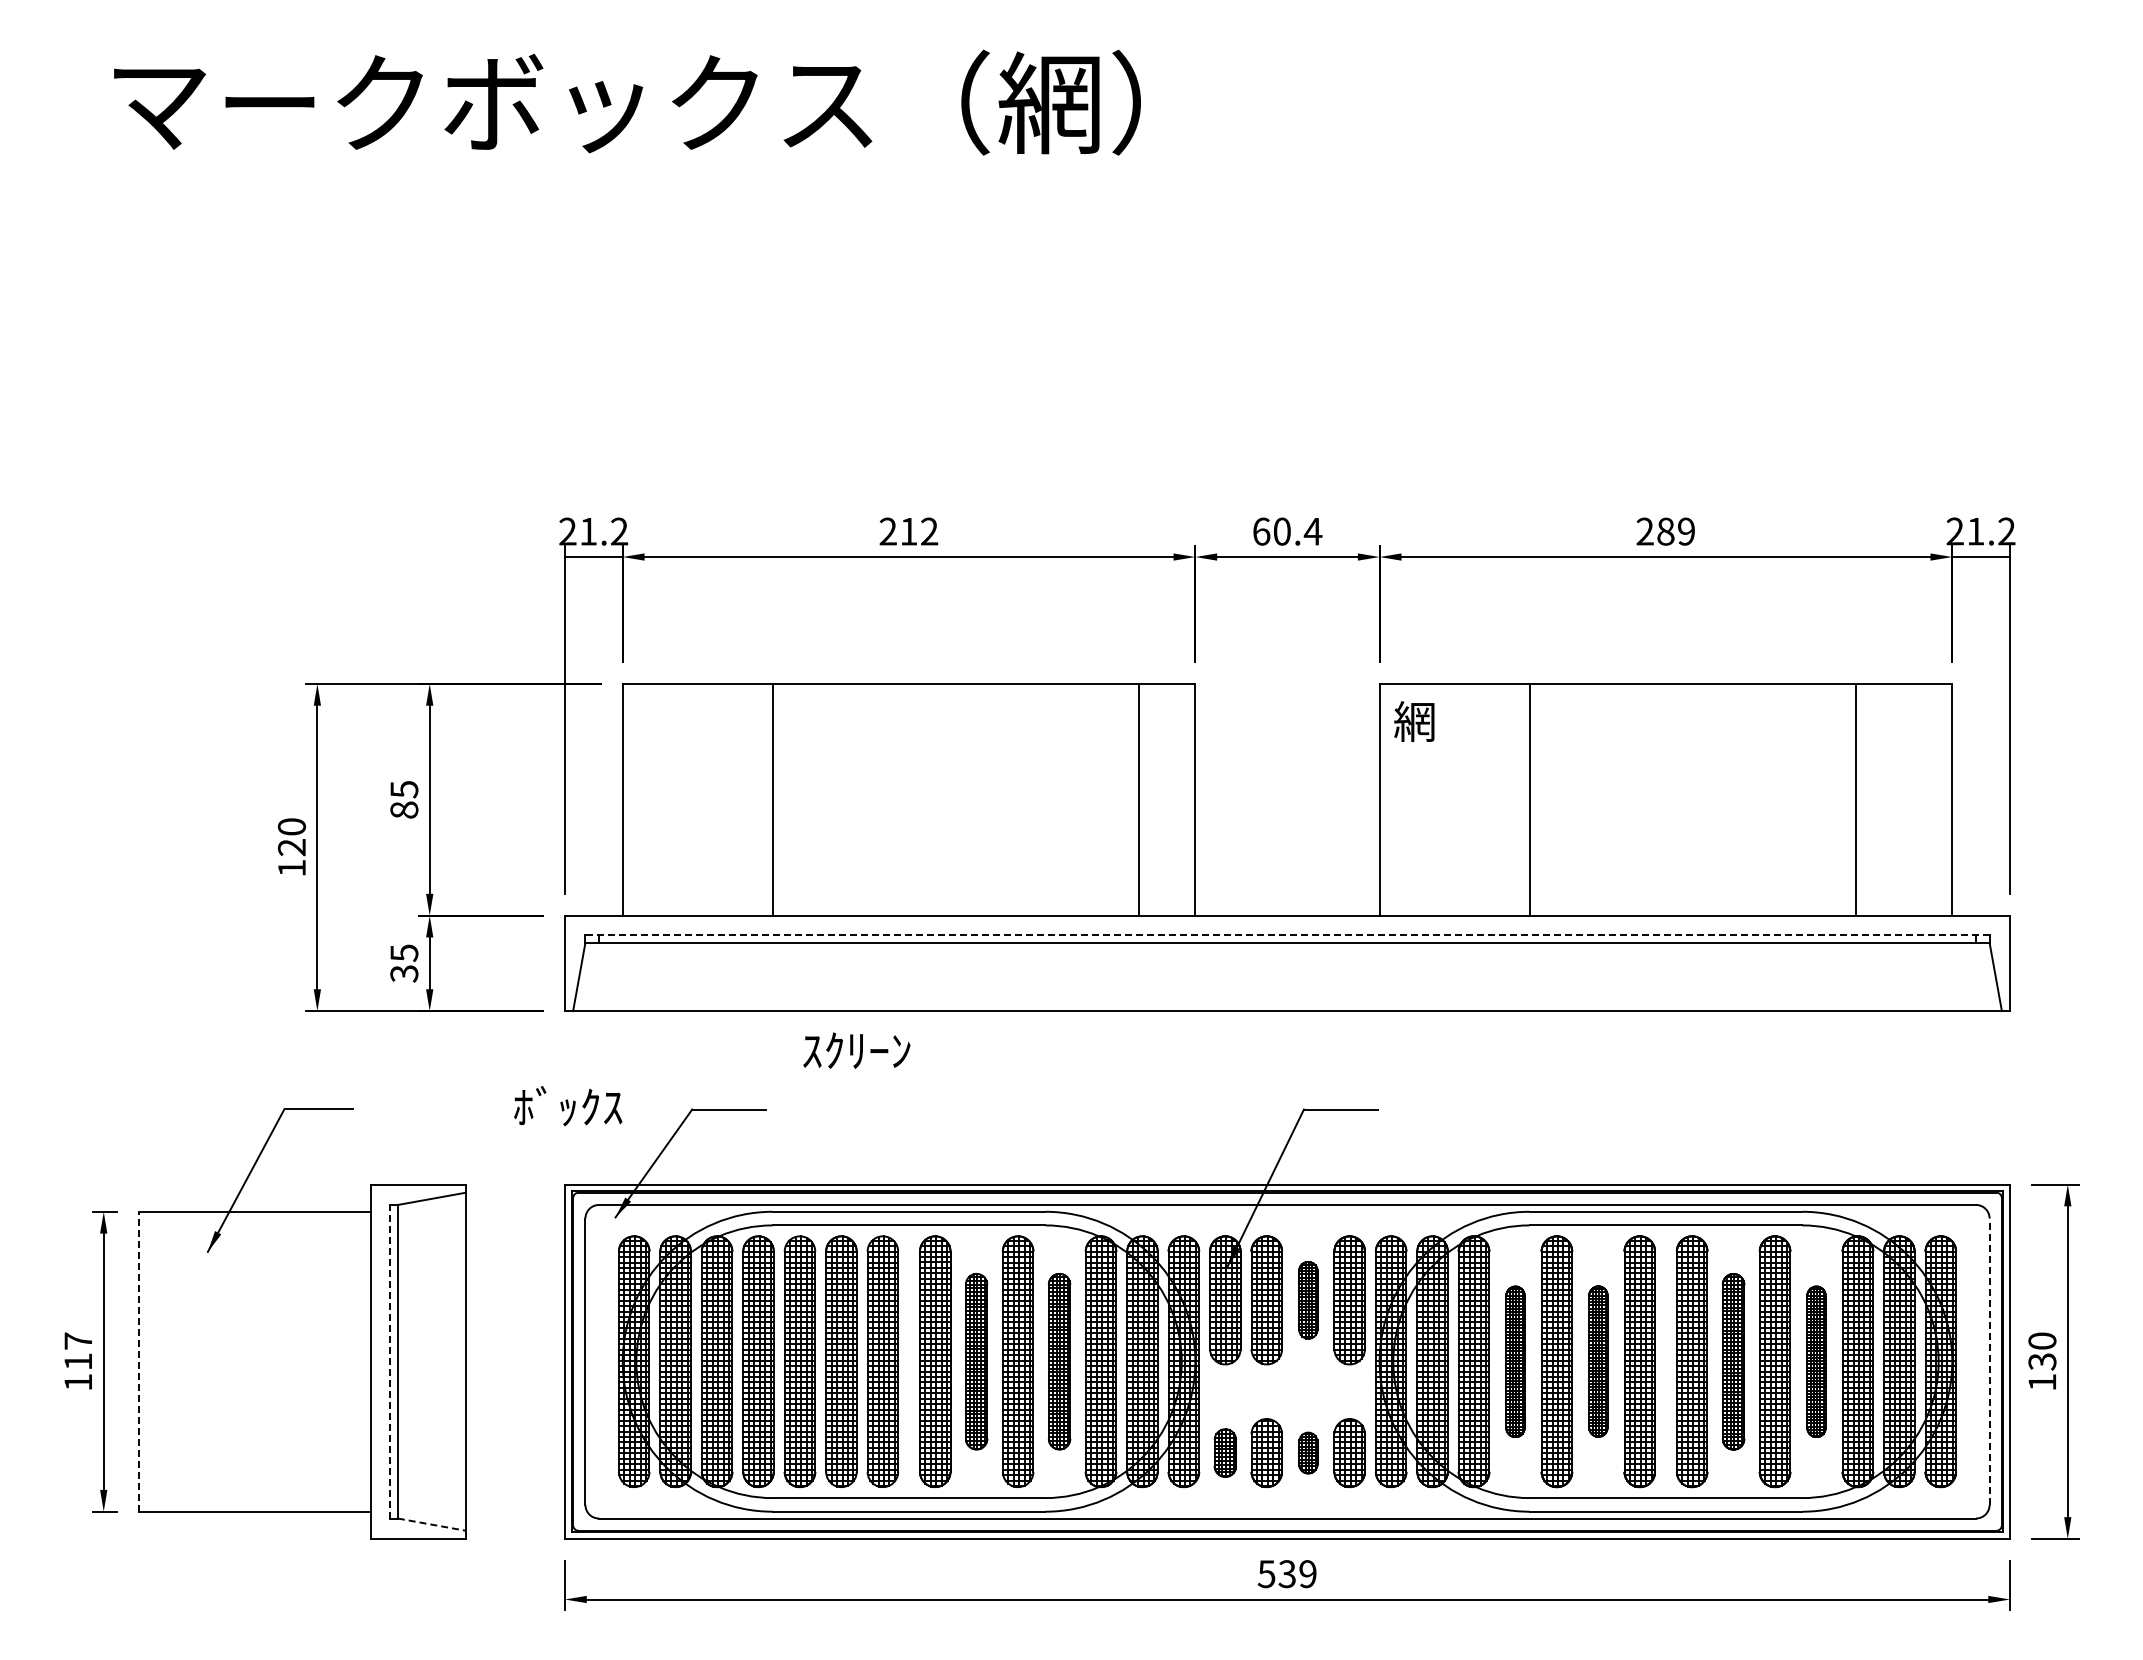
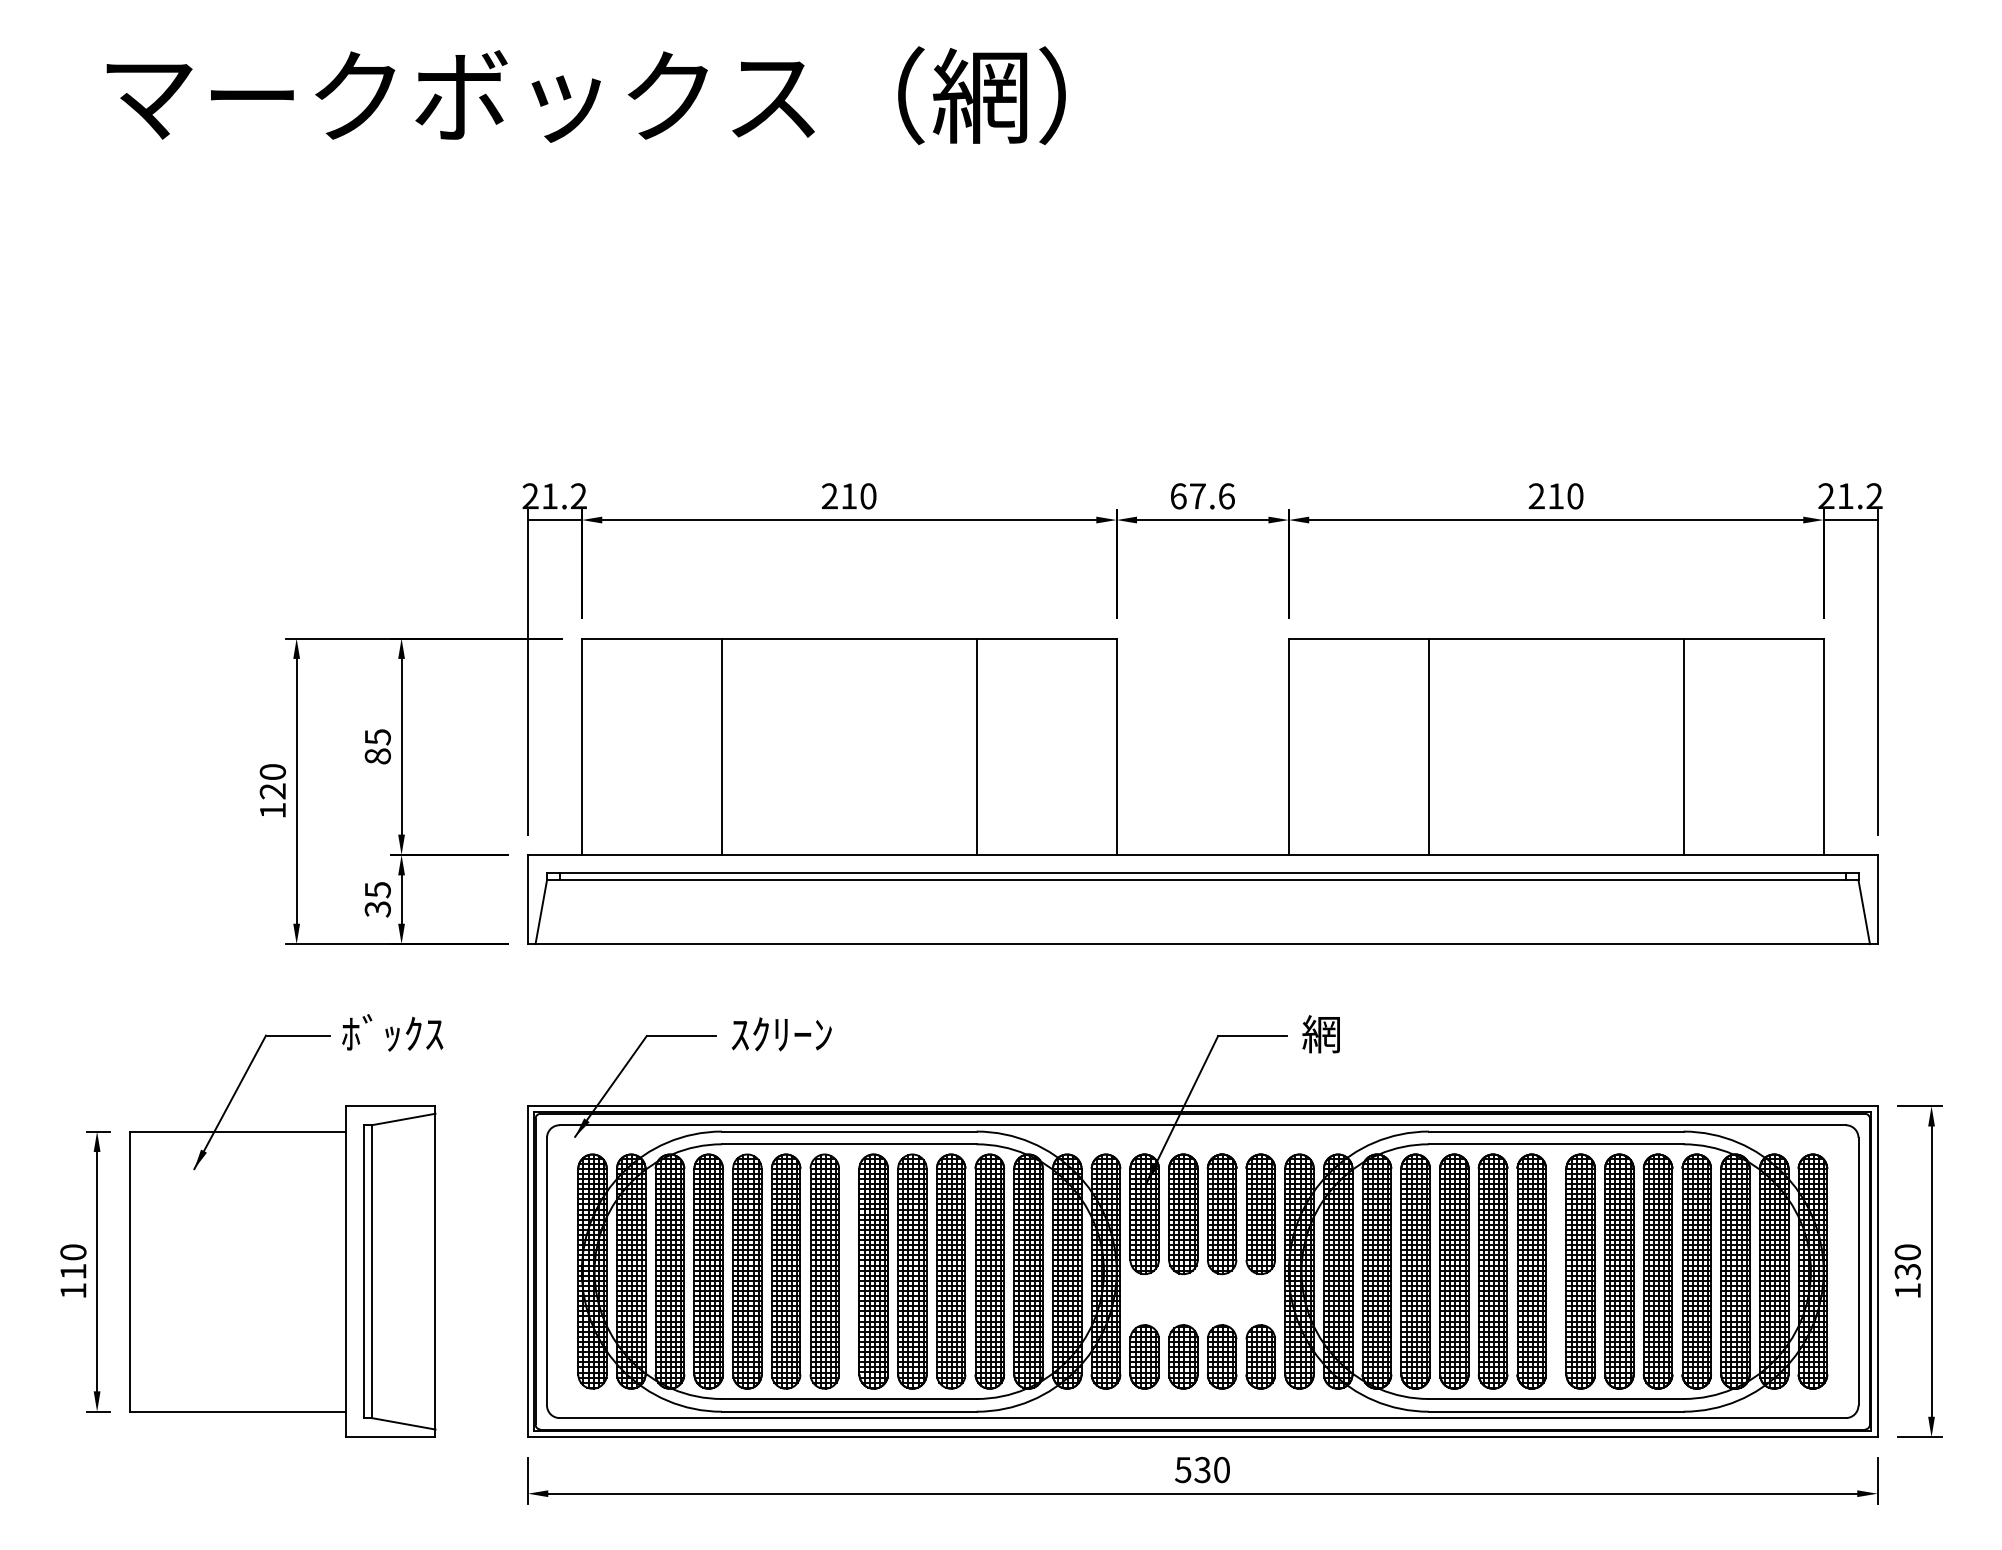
text: (929, 531) -> (868, 496), 212 -> 210
text: (1297, 531) -> (1212, 496), 60.4 -> 67.6
text: (1676, 531) -> (1566, 496), 289 -> 210
text: (1414, 721) -> (1321, 1034), moved
line: (1139, 799) -> (976, 746), moved
line: (1856, 799) -> (1683, 746), moved
line: (1287, 934) -> (1202, 872), dashed -> solid
text: (856, 1050) -> (781, 1034), moved
text: (568, 1106) -> (392, 1033), moved
part: (1308, 1300) -> (1222, 1214), size x1.67
text: (78, 1340) -> (73, 1251), 117 -> 110
line: (138, 1361) -> (129, 1271), dashed -> solid
line: (389, 1361) -> (364, 1271), dashed -> solid
part: (976, 1361) -> (912, 1271), size x1.43
part: (1059, 1361) -> (989, 1271), size x1.43
part: (1515, 1361) -> (1415, 1271), size x1.67
part: (1598, 1361) -> (1493, 1271), size x1.67
part: (1733, 1361) -> (1619, 1271), size x1.43
part: (1816, 1361) -> (1696, 1271), size x1.67
line: (1989, 1361) -> (1858, 1271), dashed -> solid
part: (1225, 1452) -> (1144, 1356), size x1.43
part: (1308, 1452) -> (1222, 1356), size x1.67
line: (431, 1524) -> (403, 1423), dashed -> solid
text: (1307, 1574) -> (1221, 1470), 539 -> 530

